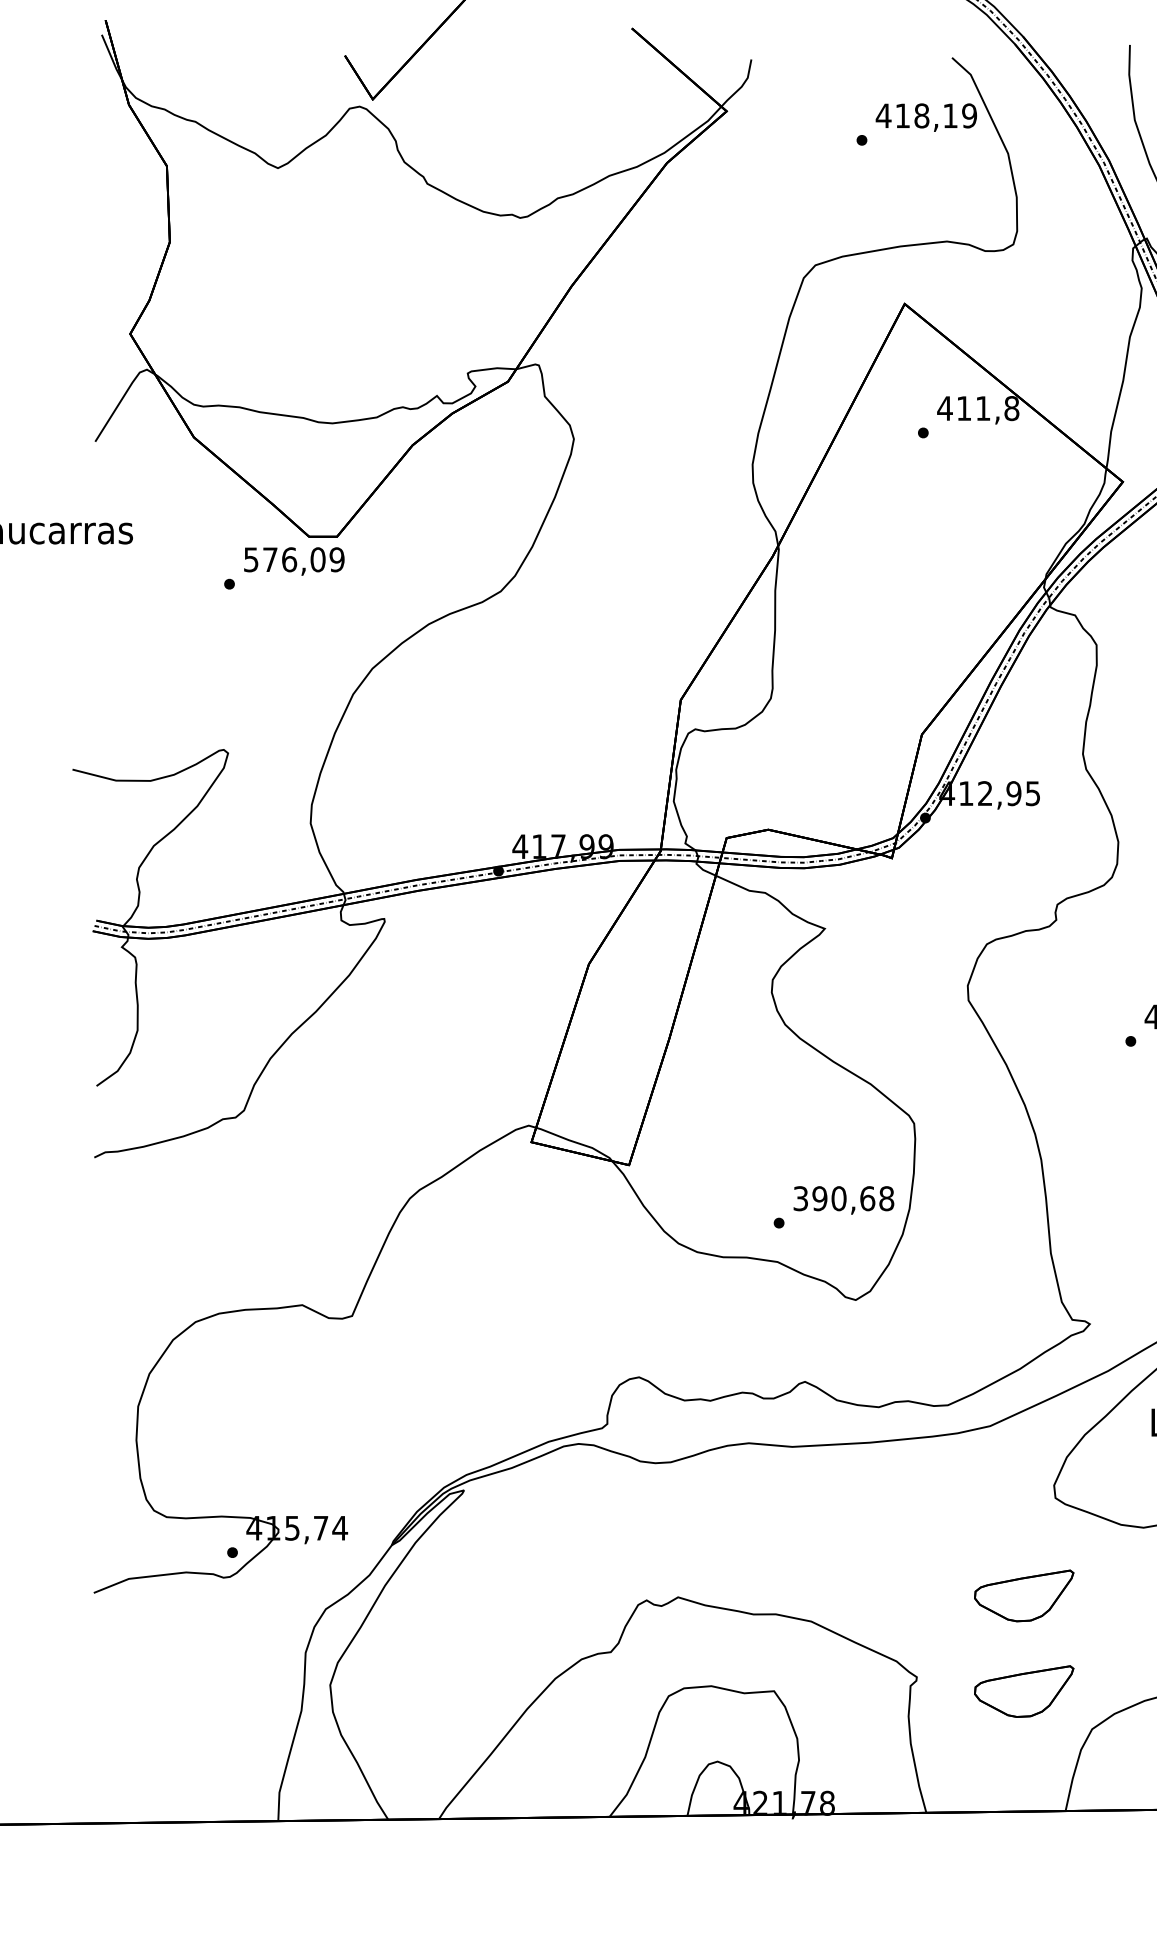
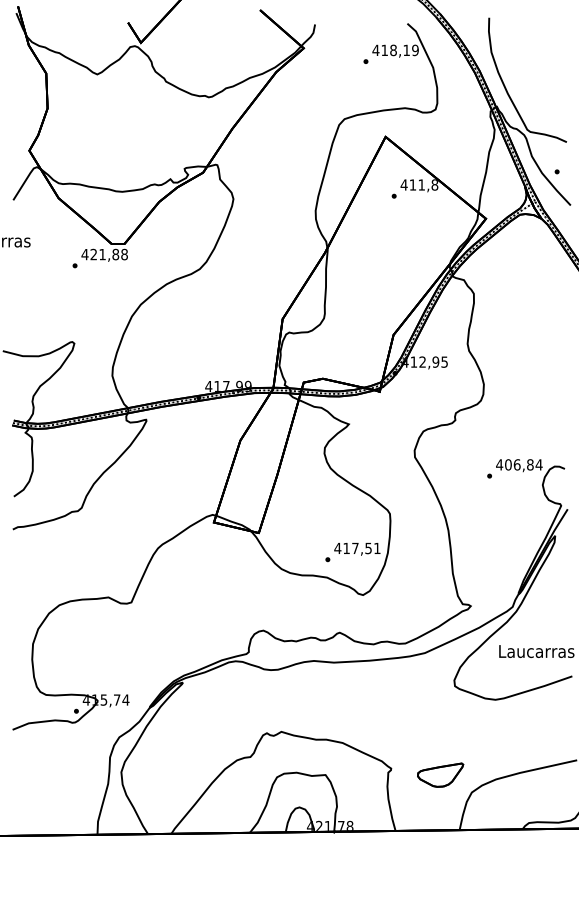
text: (293, 559) -> (104, 254), 576,09 -> 421,88
text: (843, 1198) -> (357, 548), 390,68 -> 417,51
part: (1023, 1594) -> (440, 730), removed

